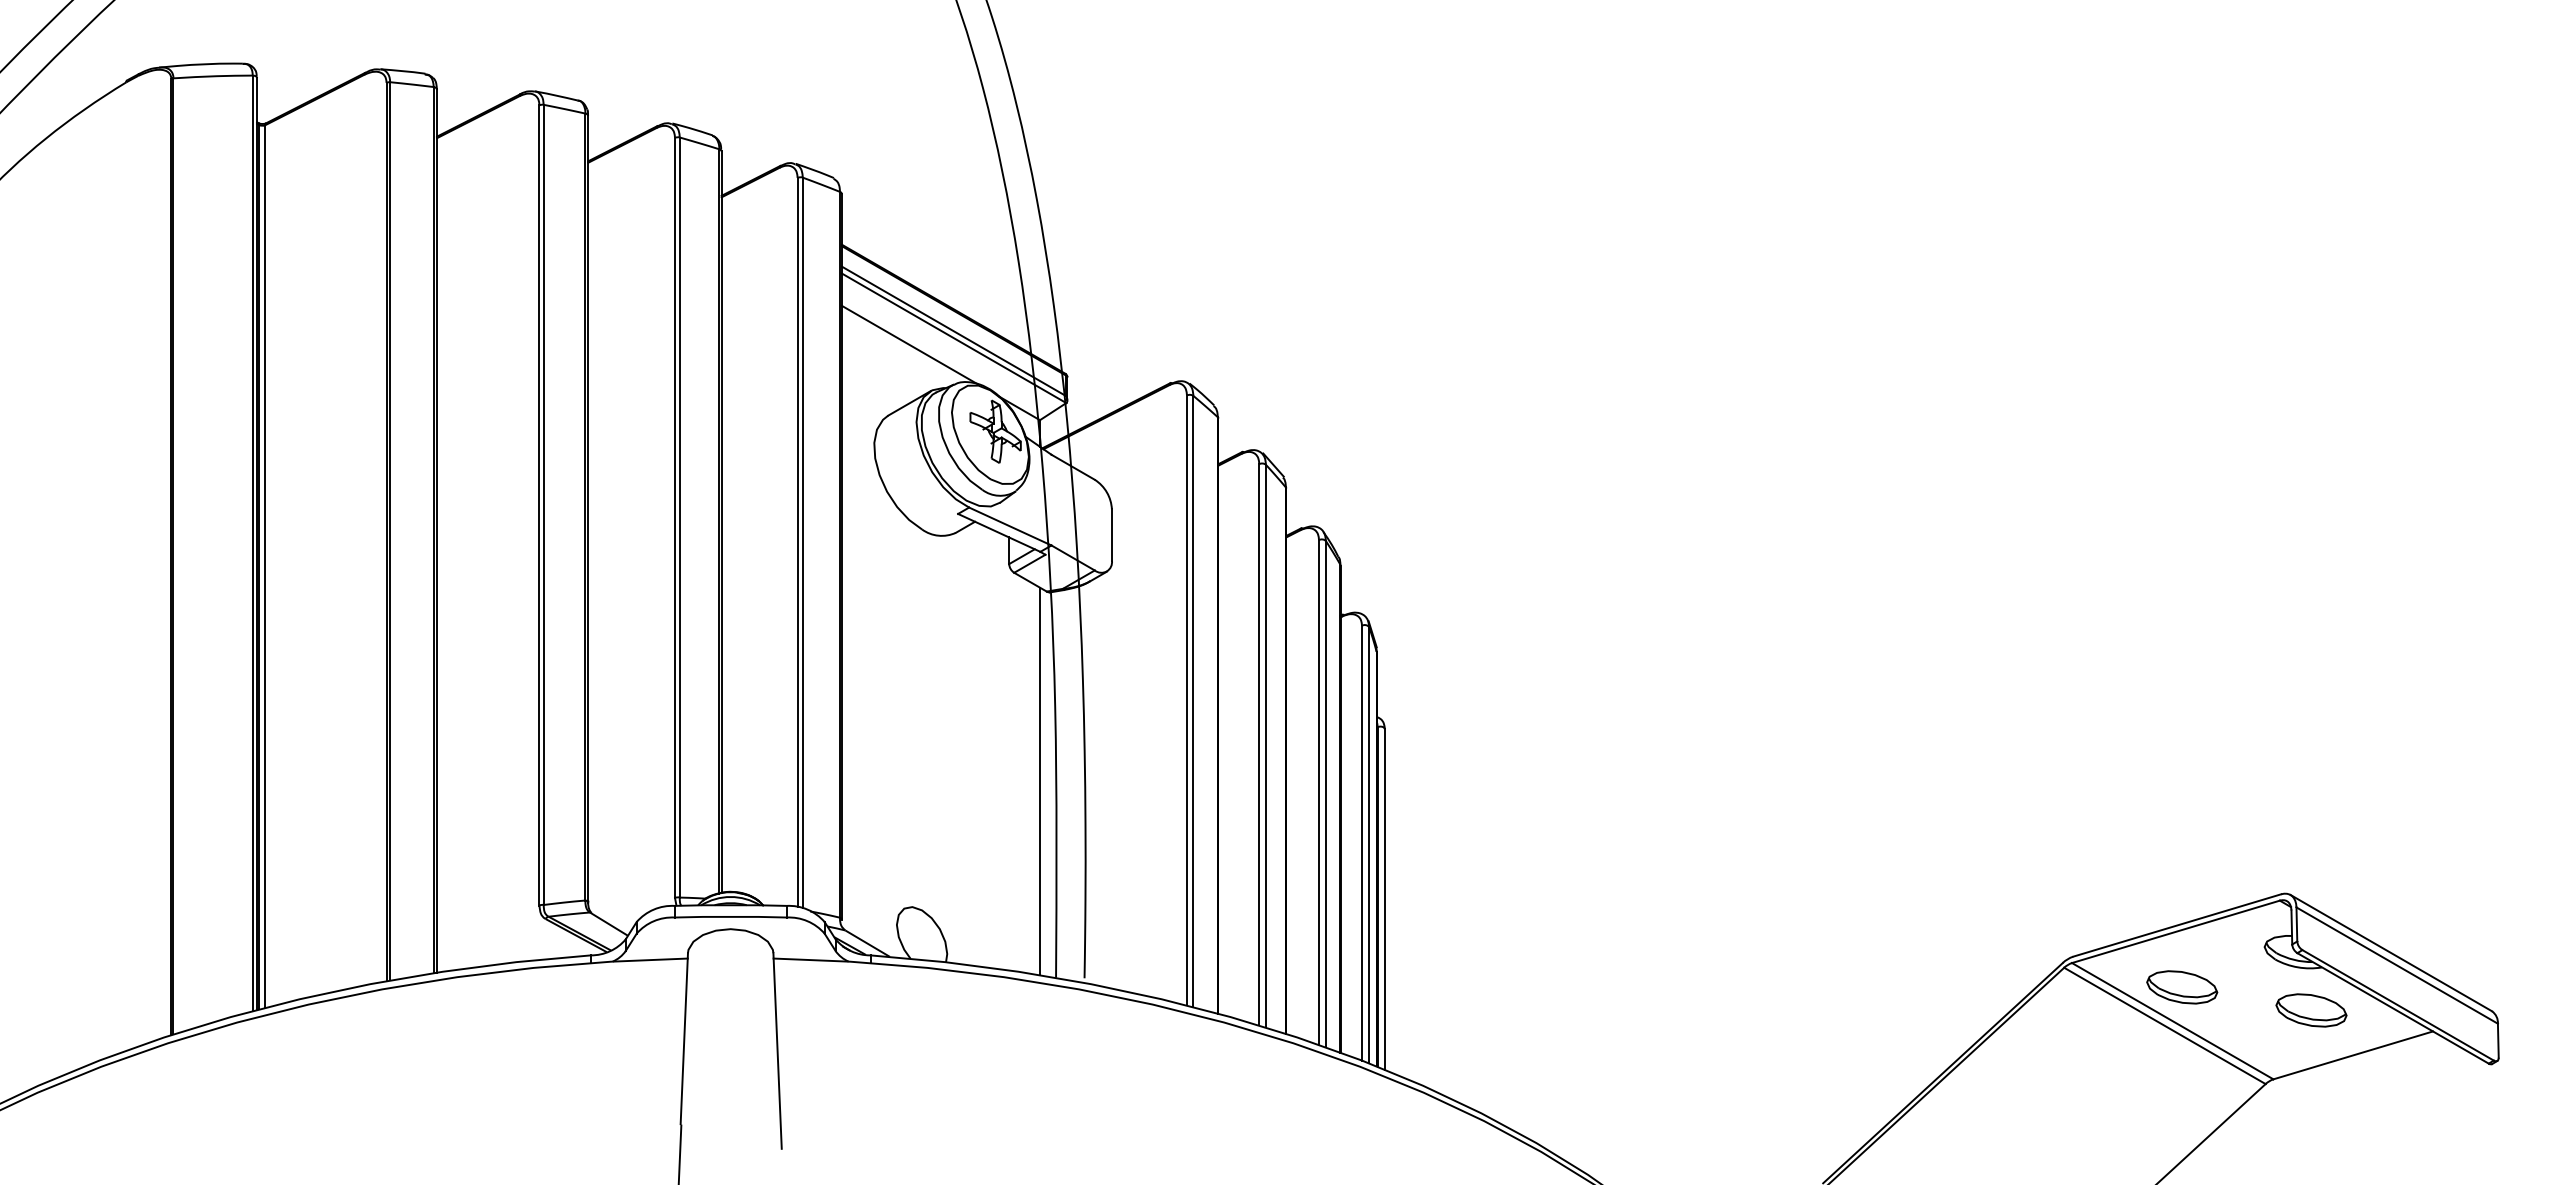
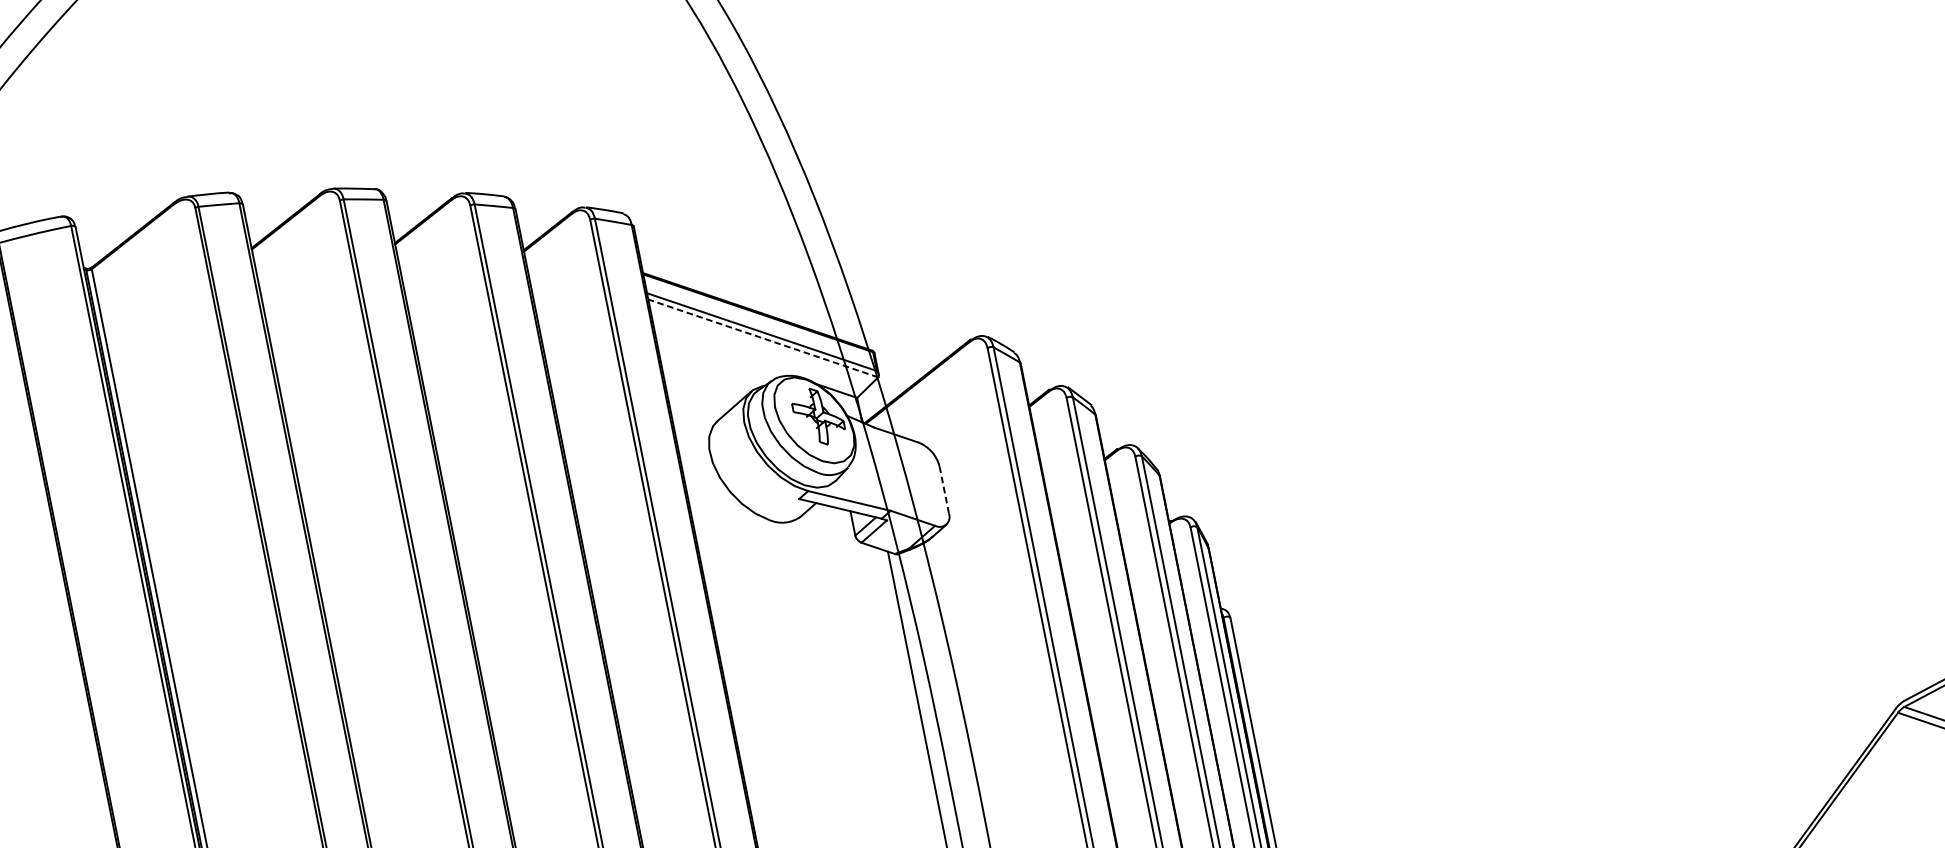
line: (954, 338) -> (763, 338), solid -> dashed
line: (909, 344) -> (723, 352), removed
line: (1111, 535) -> (944, 490), solid -> dashed

